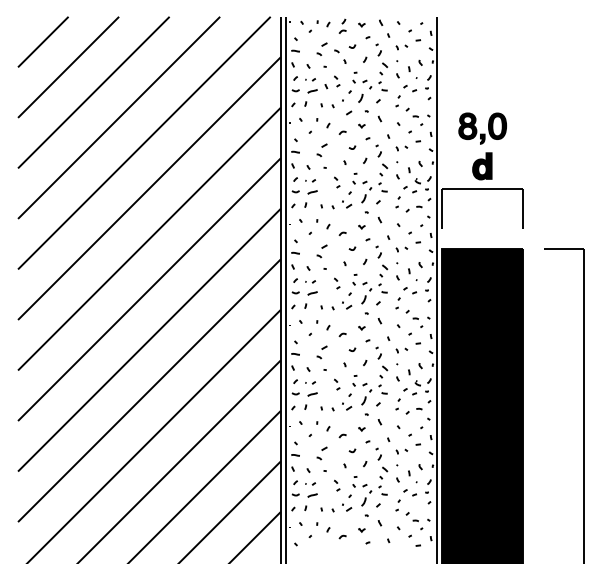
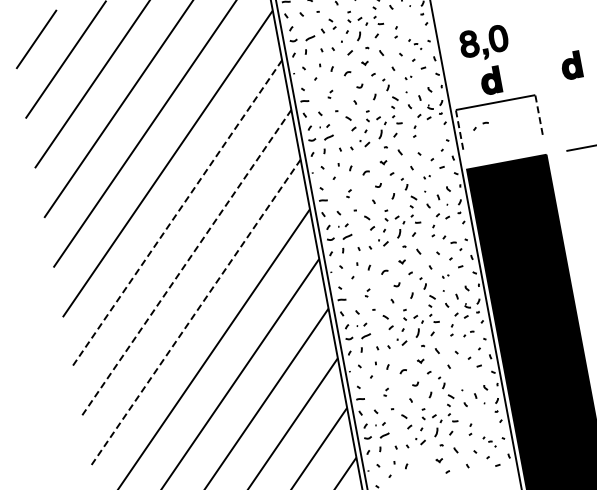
part: (310, 79) -> (306, 27), removed
part: (410, 88) -> (406, 17), removed
part: (414, 116) -> (415, 44), size x0.7
part: (401, 148) -> (408, 78), size x0.6
part: (321, 150) -> (329, 94), size x0.6
part: (564, 166) -> (571, 65), added
part: (337, 182) -> (351, 123), size x1.4
part: (413, 208) -> (480, 125), moved
line: (442, 208) -> (459, 129), solid -> dashed
line: (523, 208) -> (539, 114), solid -> dashed
line: (149, 239) -> (177, 213), solid -> dashed
part: (401, 249) -> (426, 177), size x0.6
part: (321, 251) -> (348, 194), size x0.6
part: (337, 283) -> (370, 222), size x1.4
line: (149, 289) -> (186, 263), solid -> dashed
line: (149, 340) -> (195, 313), solid -> dashed
part: (401, 350) -> (445, 276), size x0.6
part: (321, 352) -> (367, 293), size x0.6
part: (337, 384) -> (388, 321), size x1.4
part: (413, 410) -> (468, 333), size x0.7
part: (401, 451) -> (463, 375), removed
part: (321, 453) -> (385, 392), size x0.6
part: (337, 485) -> (407, 421), size x1.4
part: (409, 492) -> (479, 414), removed
part: (414, 521) -> (489, 442), size x0.7
curve: (342, 536) -> (421, 470), removed

